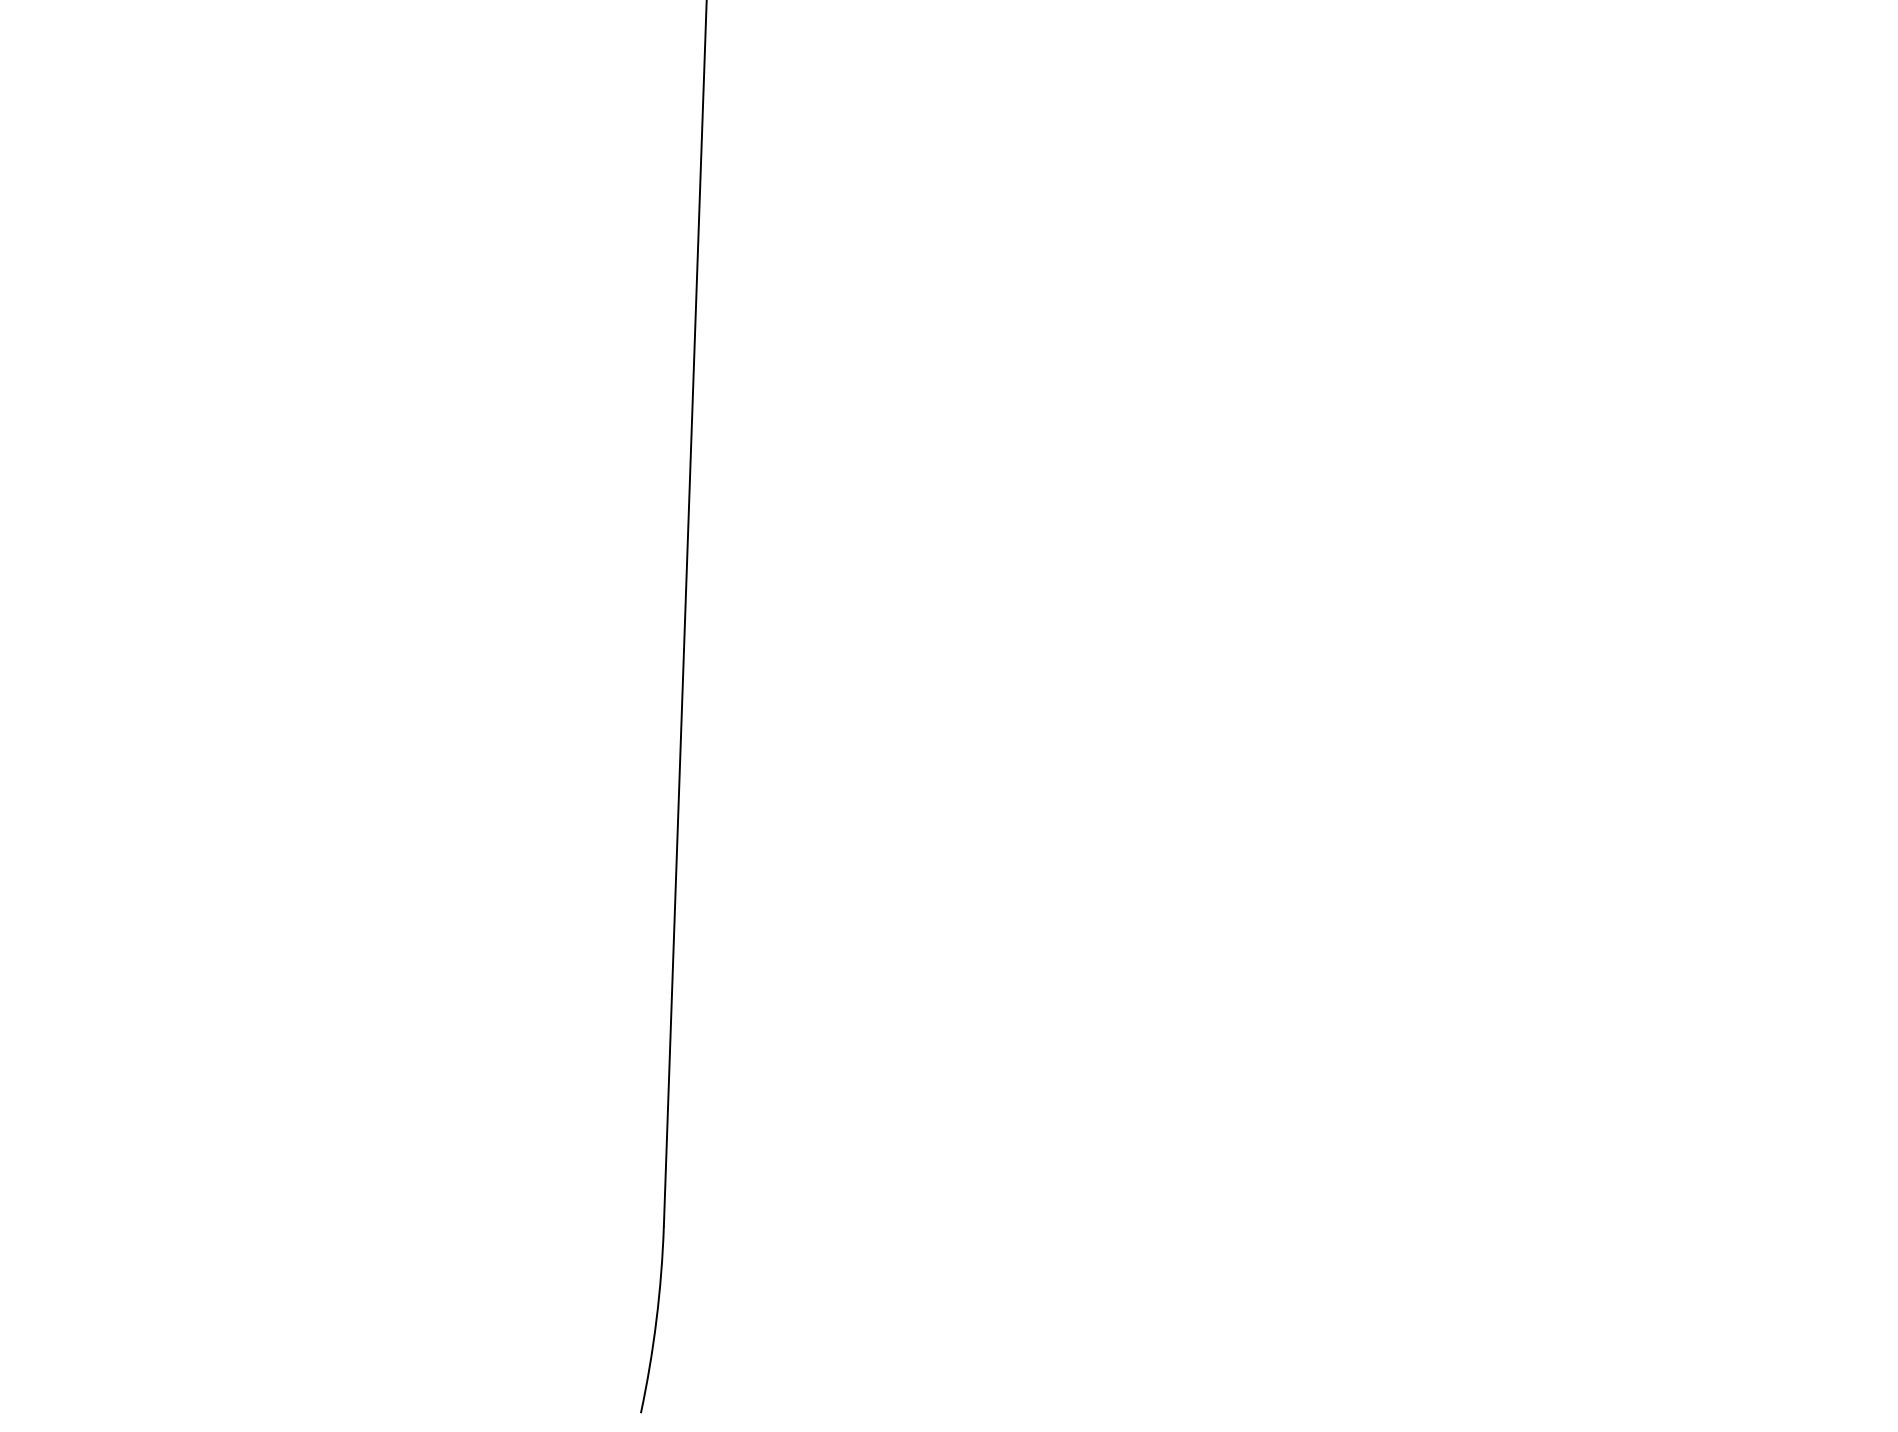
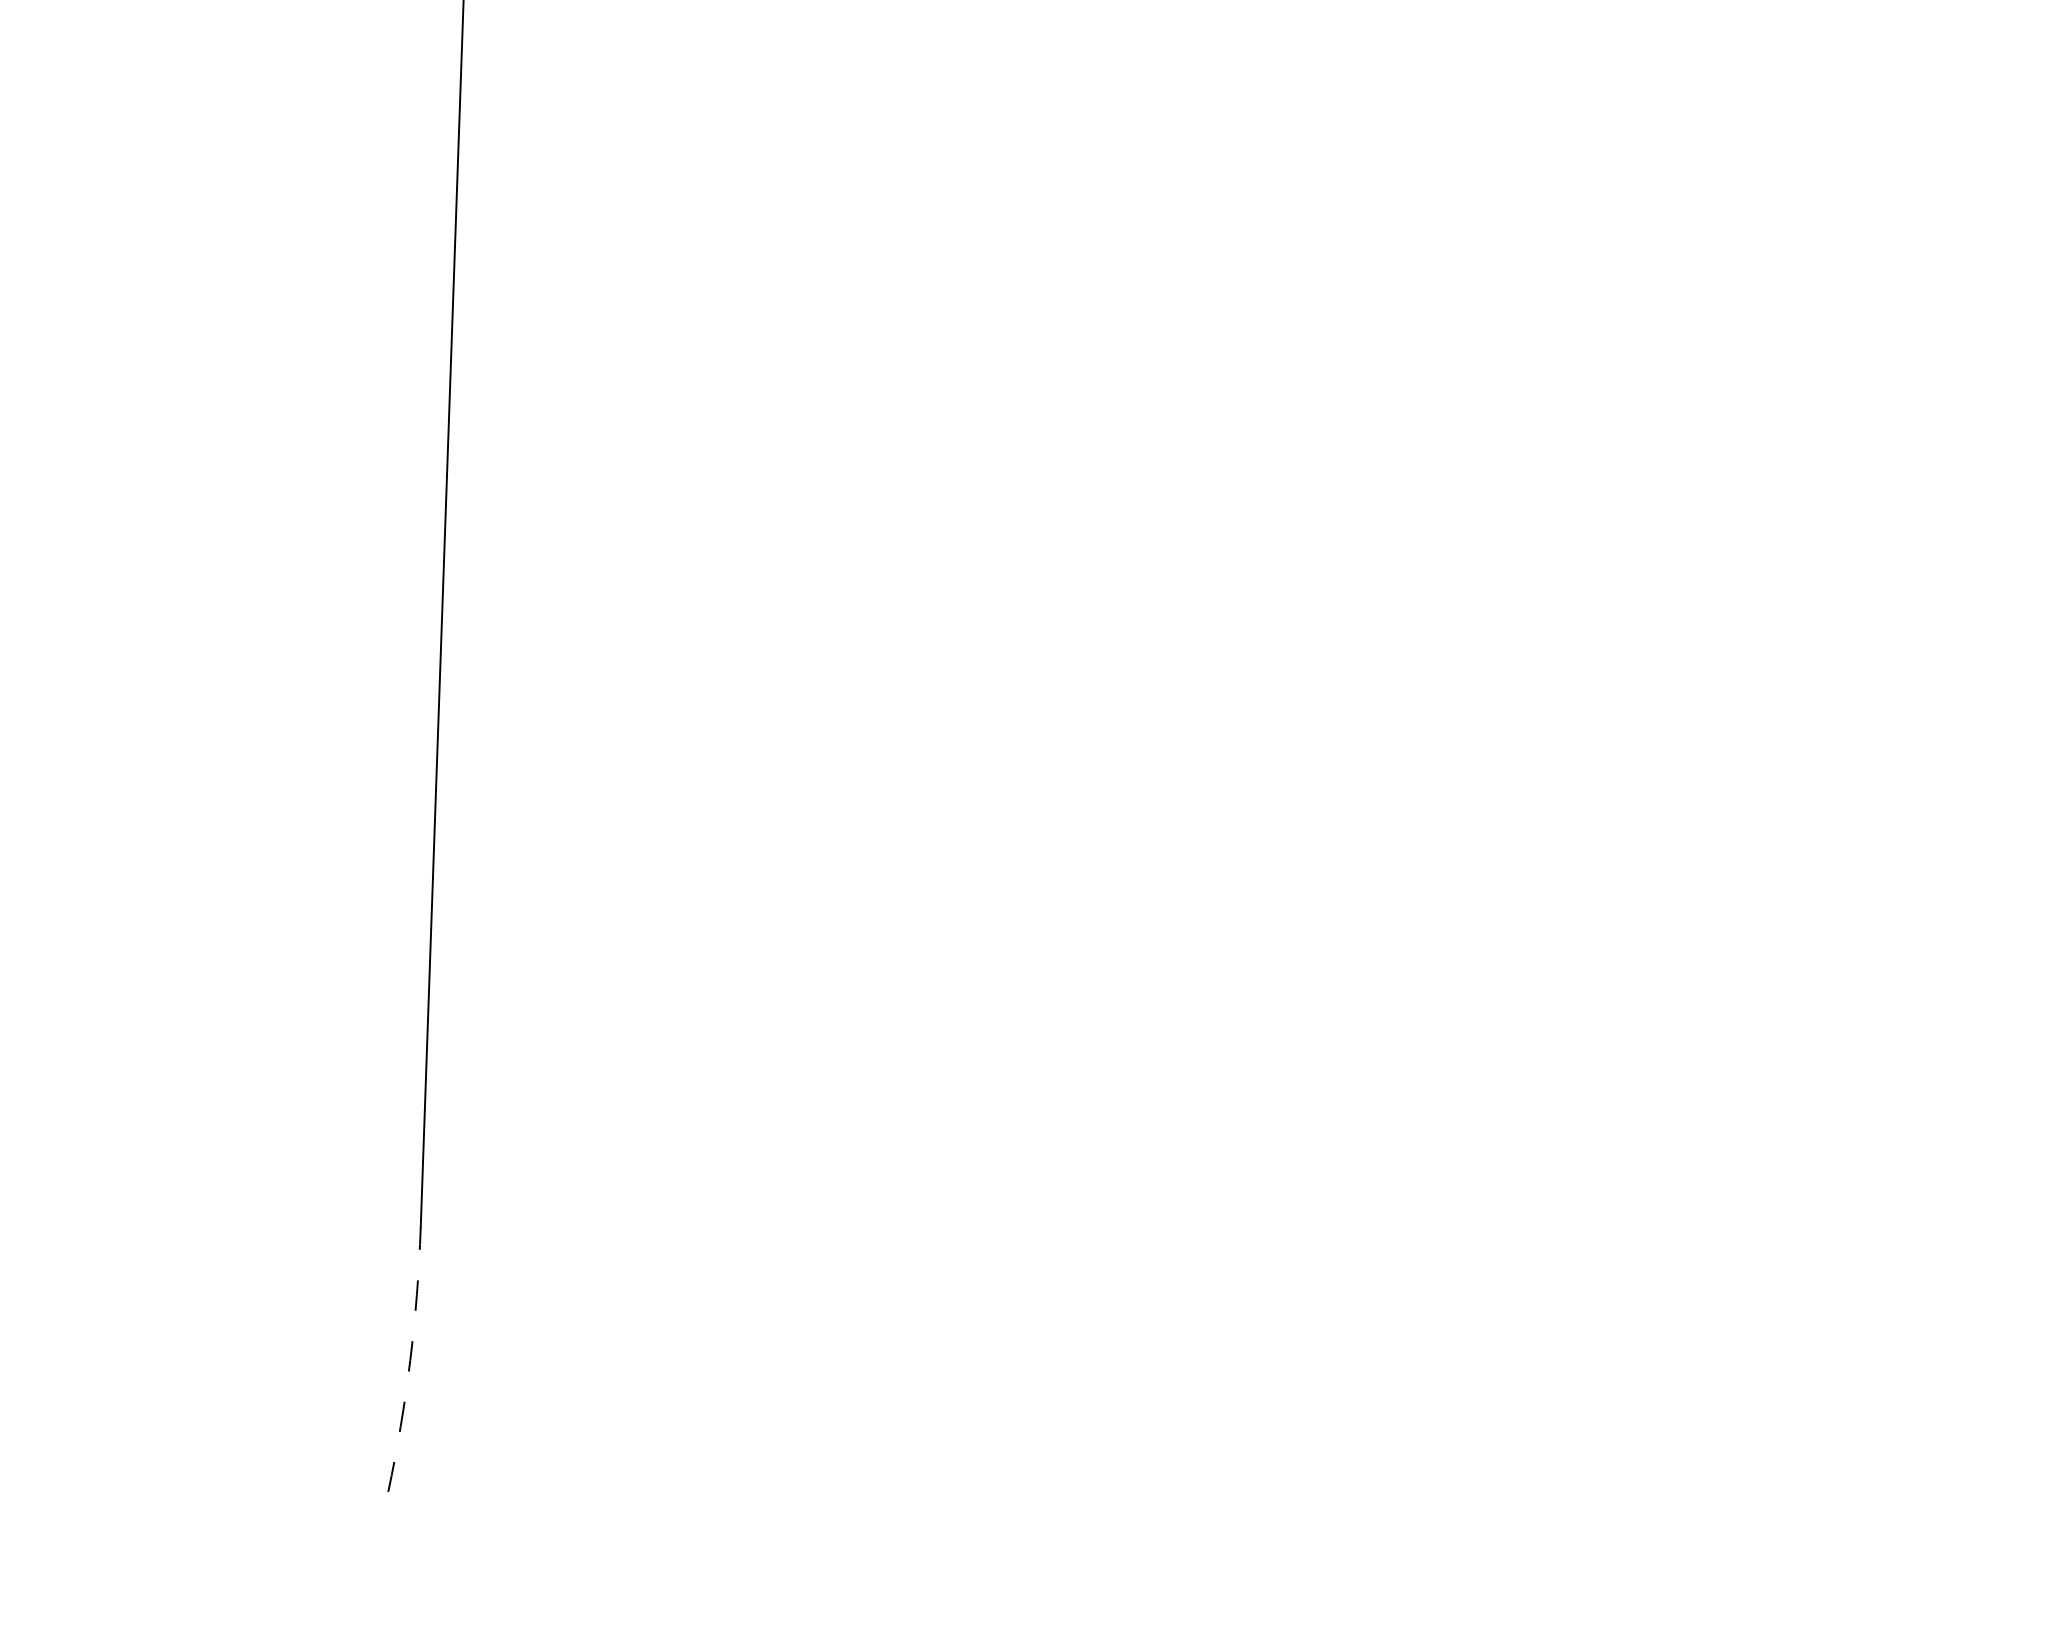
arc: (656, 1320) -> (410, 1360), solid -> dashed

